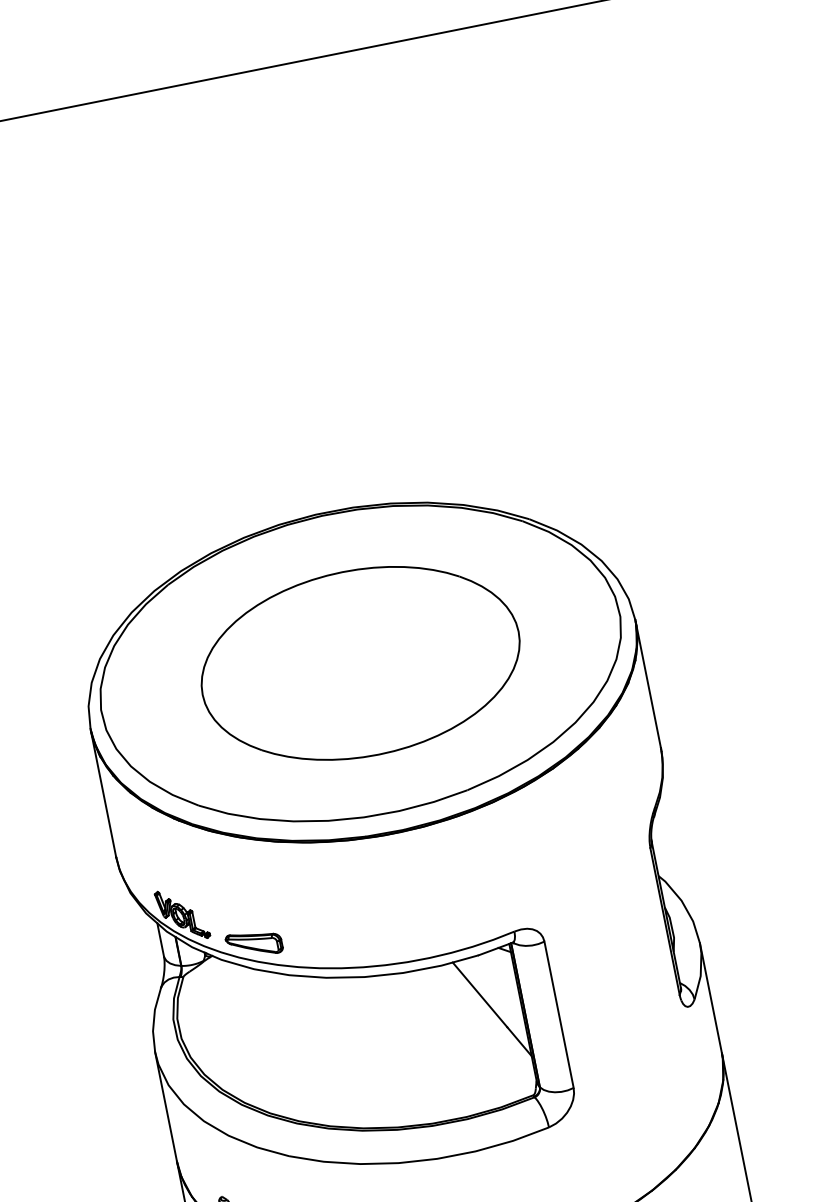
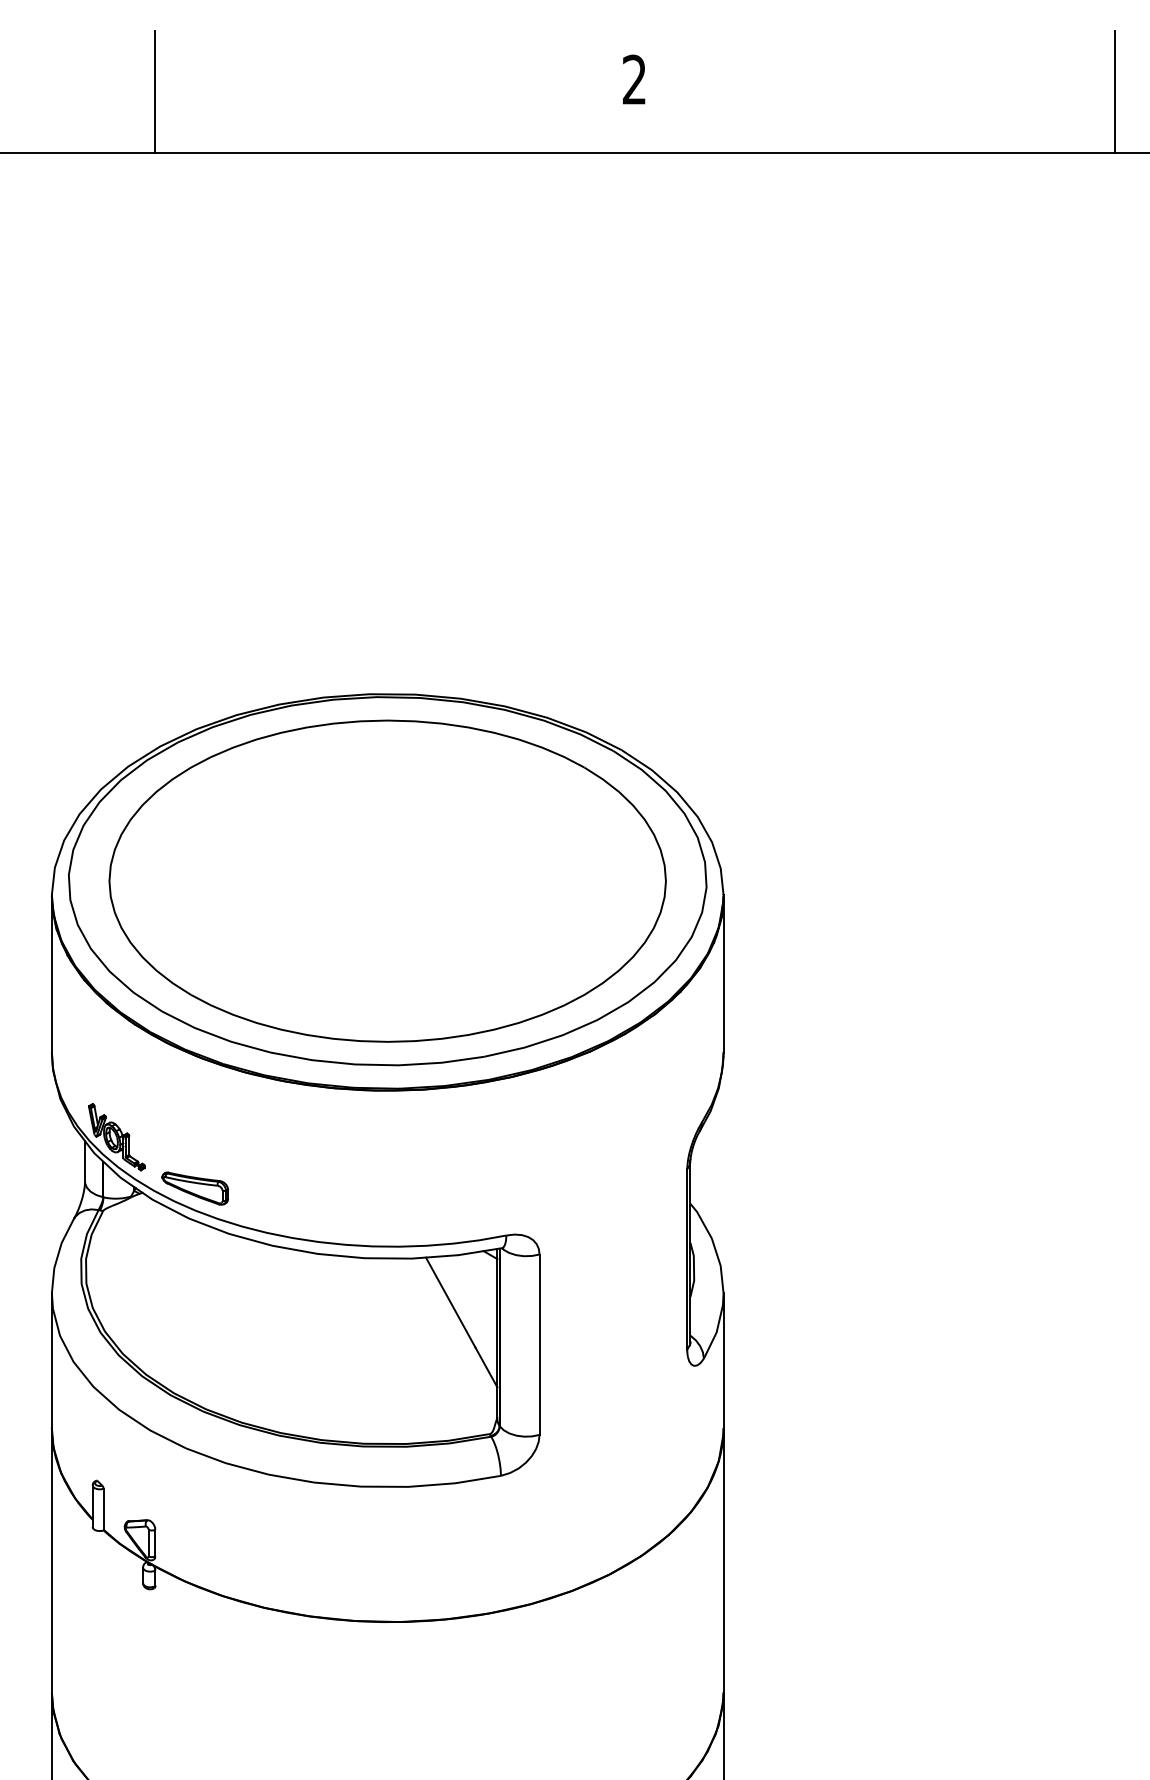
line: (43, 60) -> (154, 91), added
part: (360, 662) -> (387, 880), size x1.43

